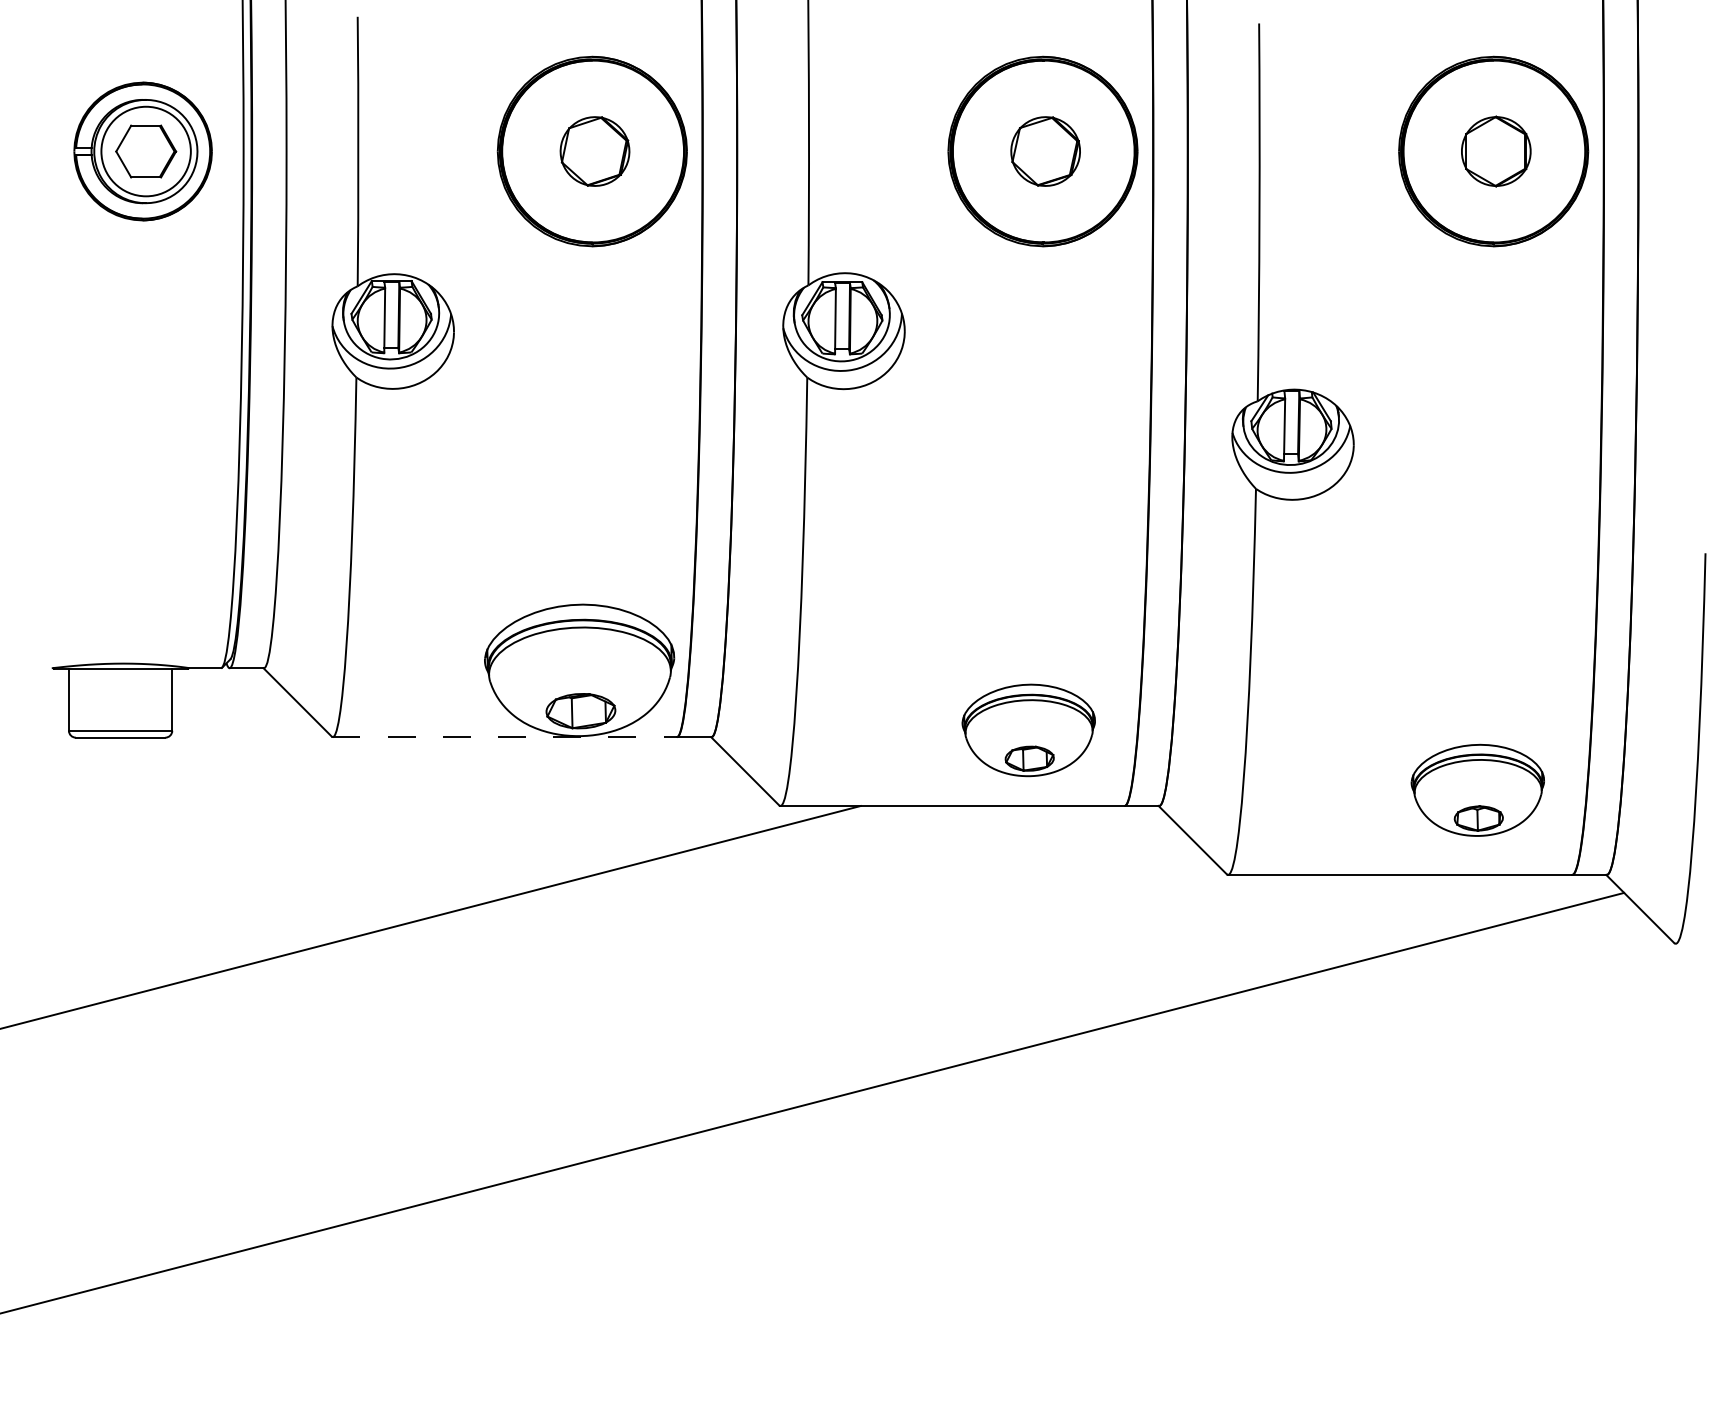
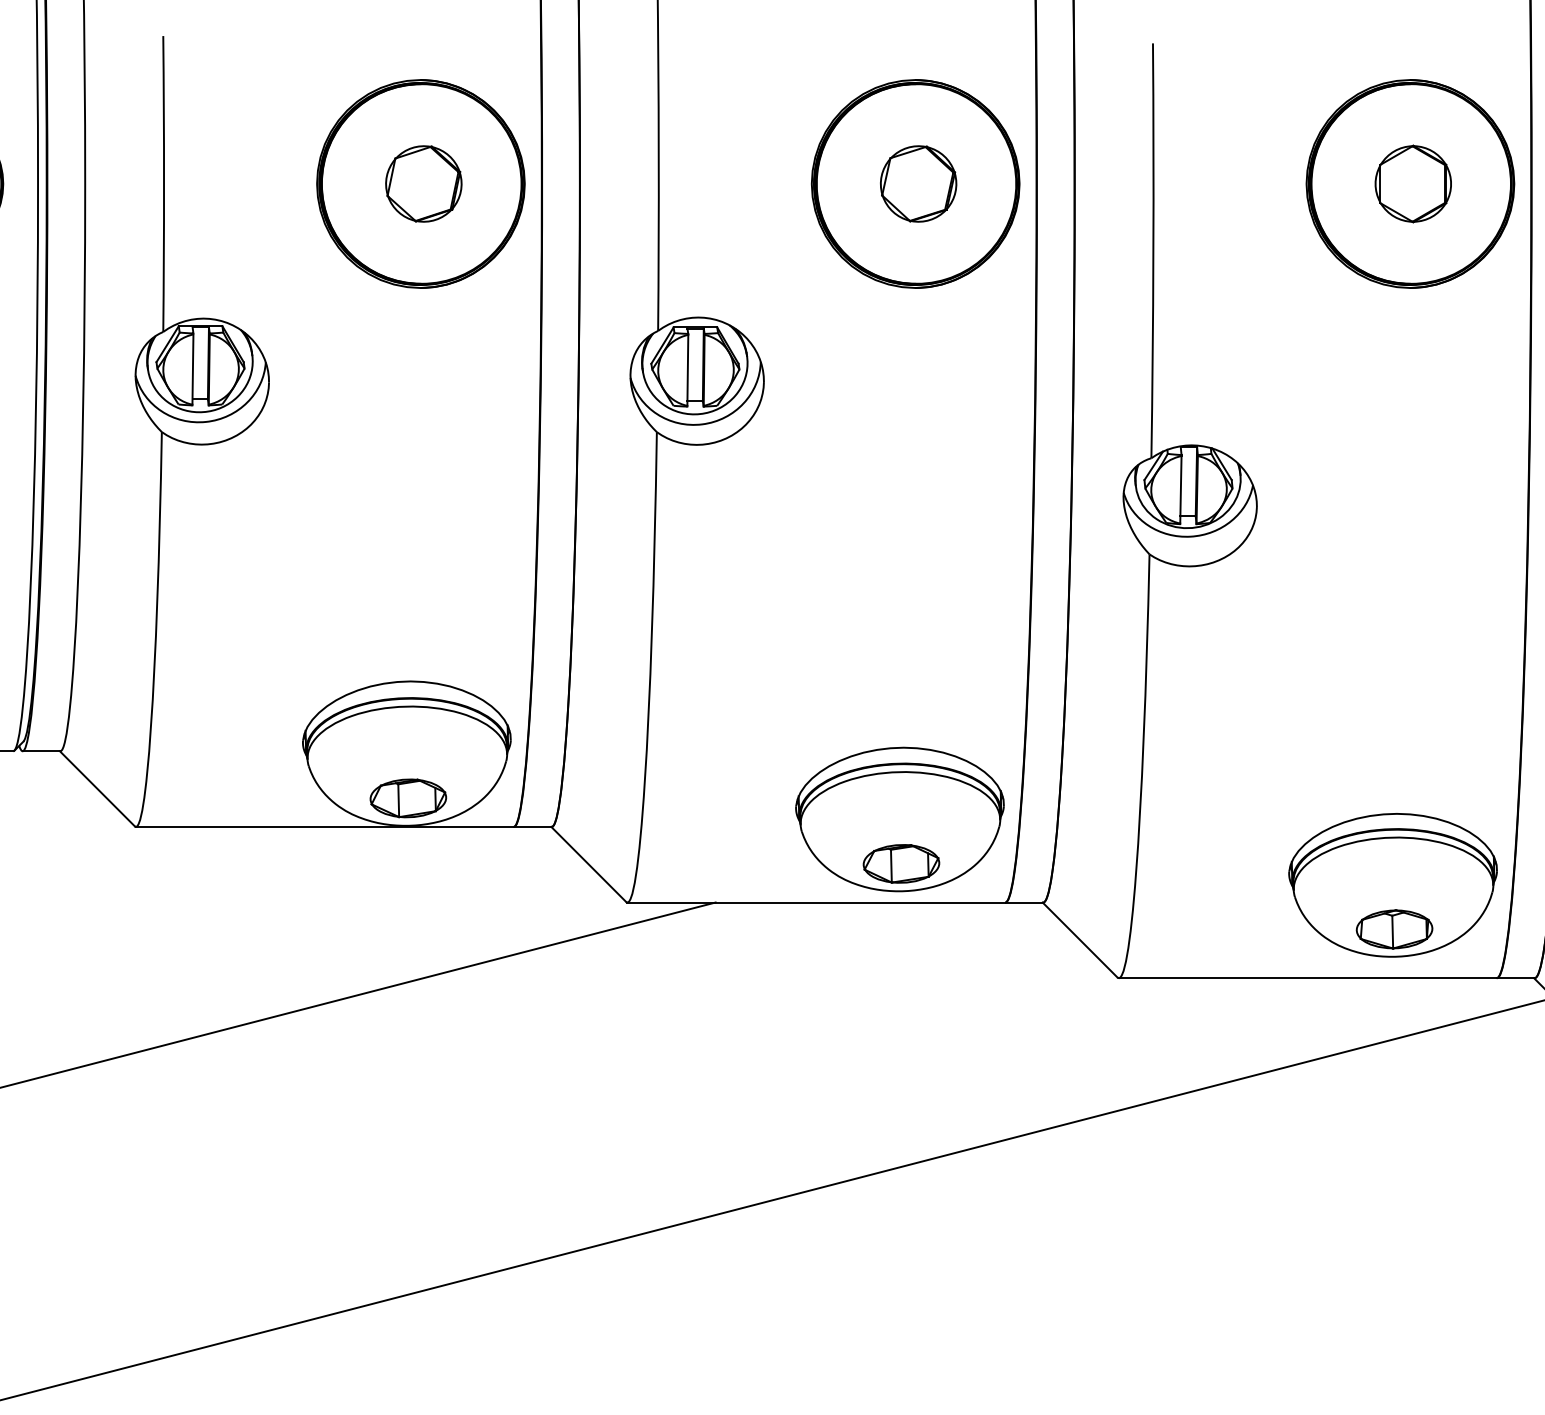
part: (1028, 730) -> (899, 819), size x1.43
line: (505, 737) -> (325, 827), dashed -> solid
part: (1477, 790) -> (1392, 885), size x1.43

